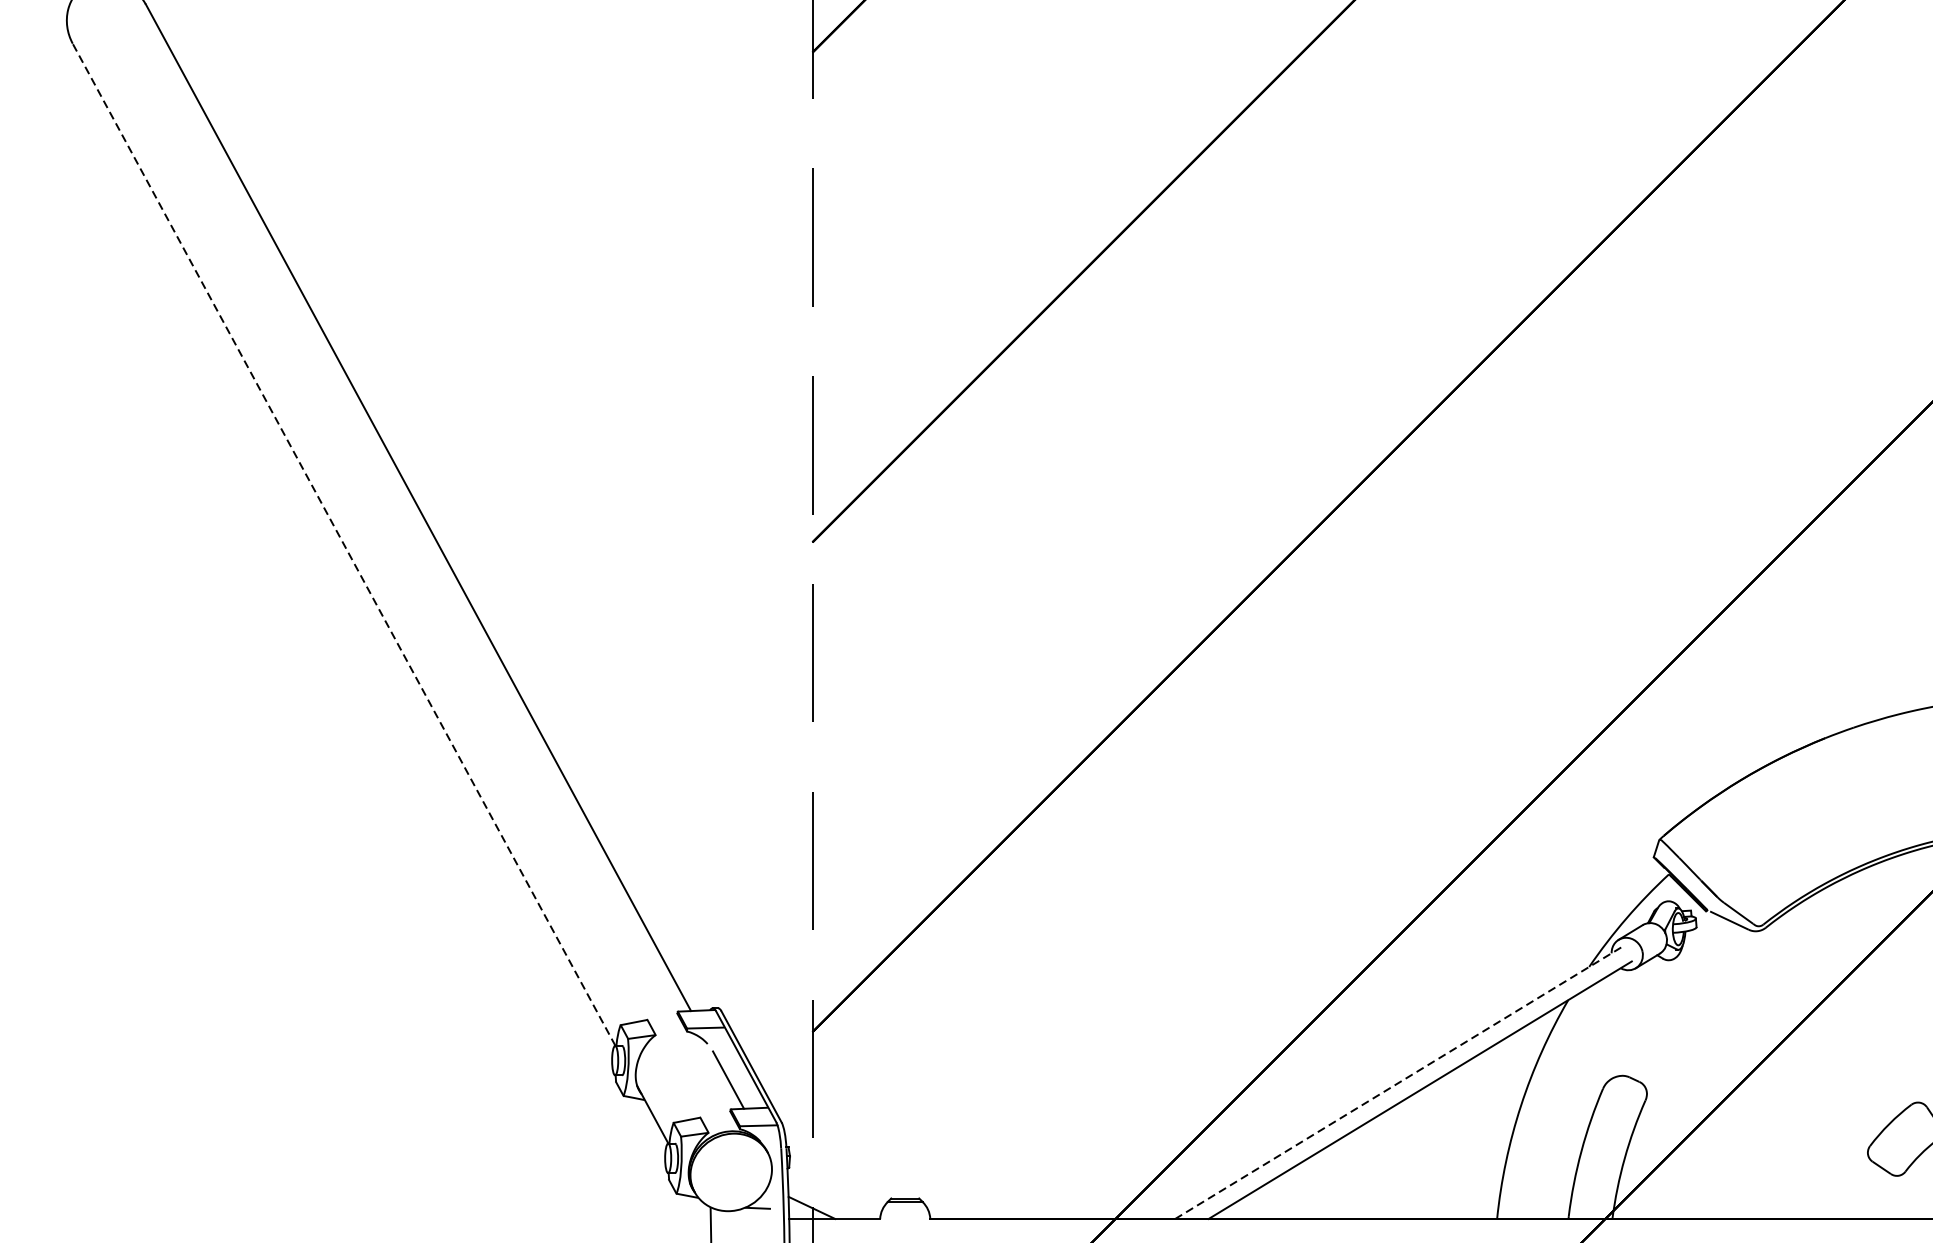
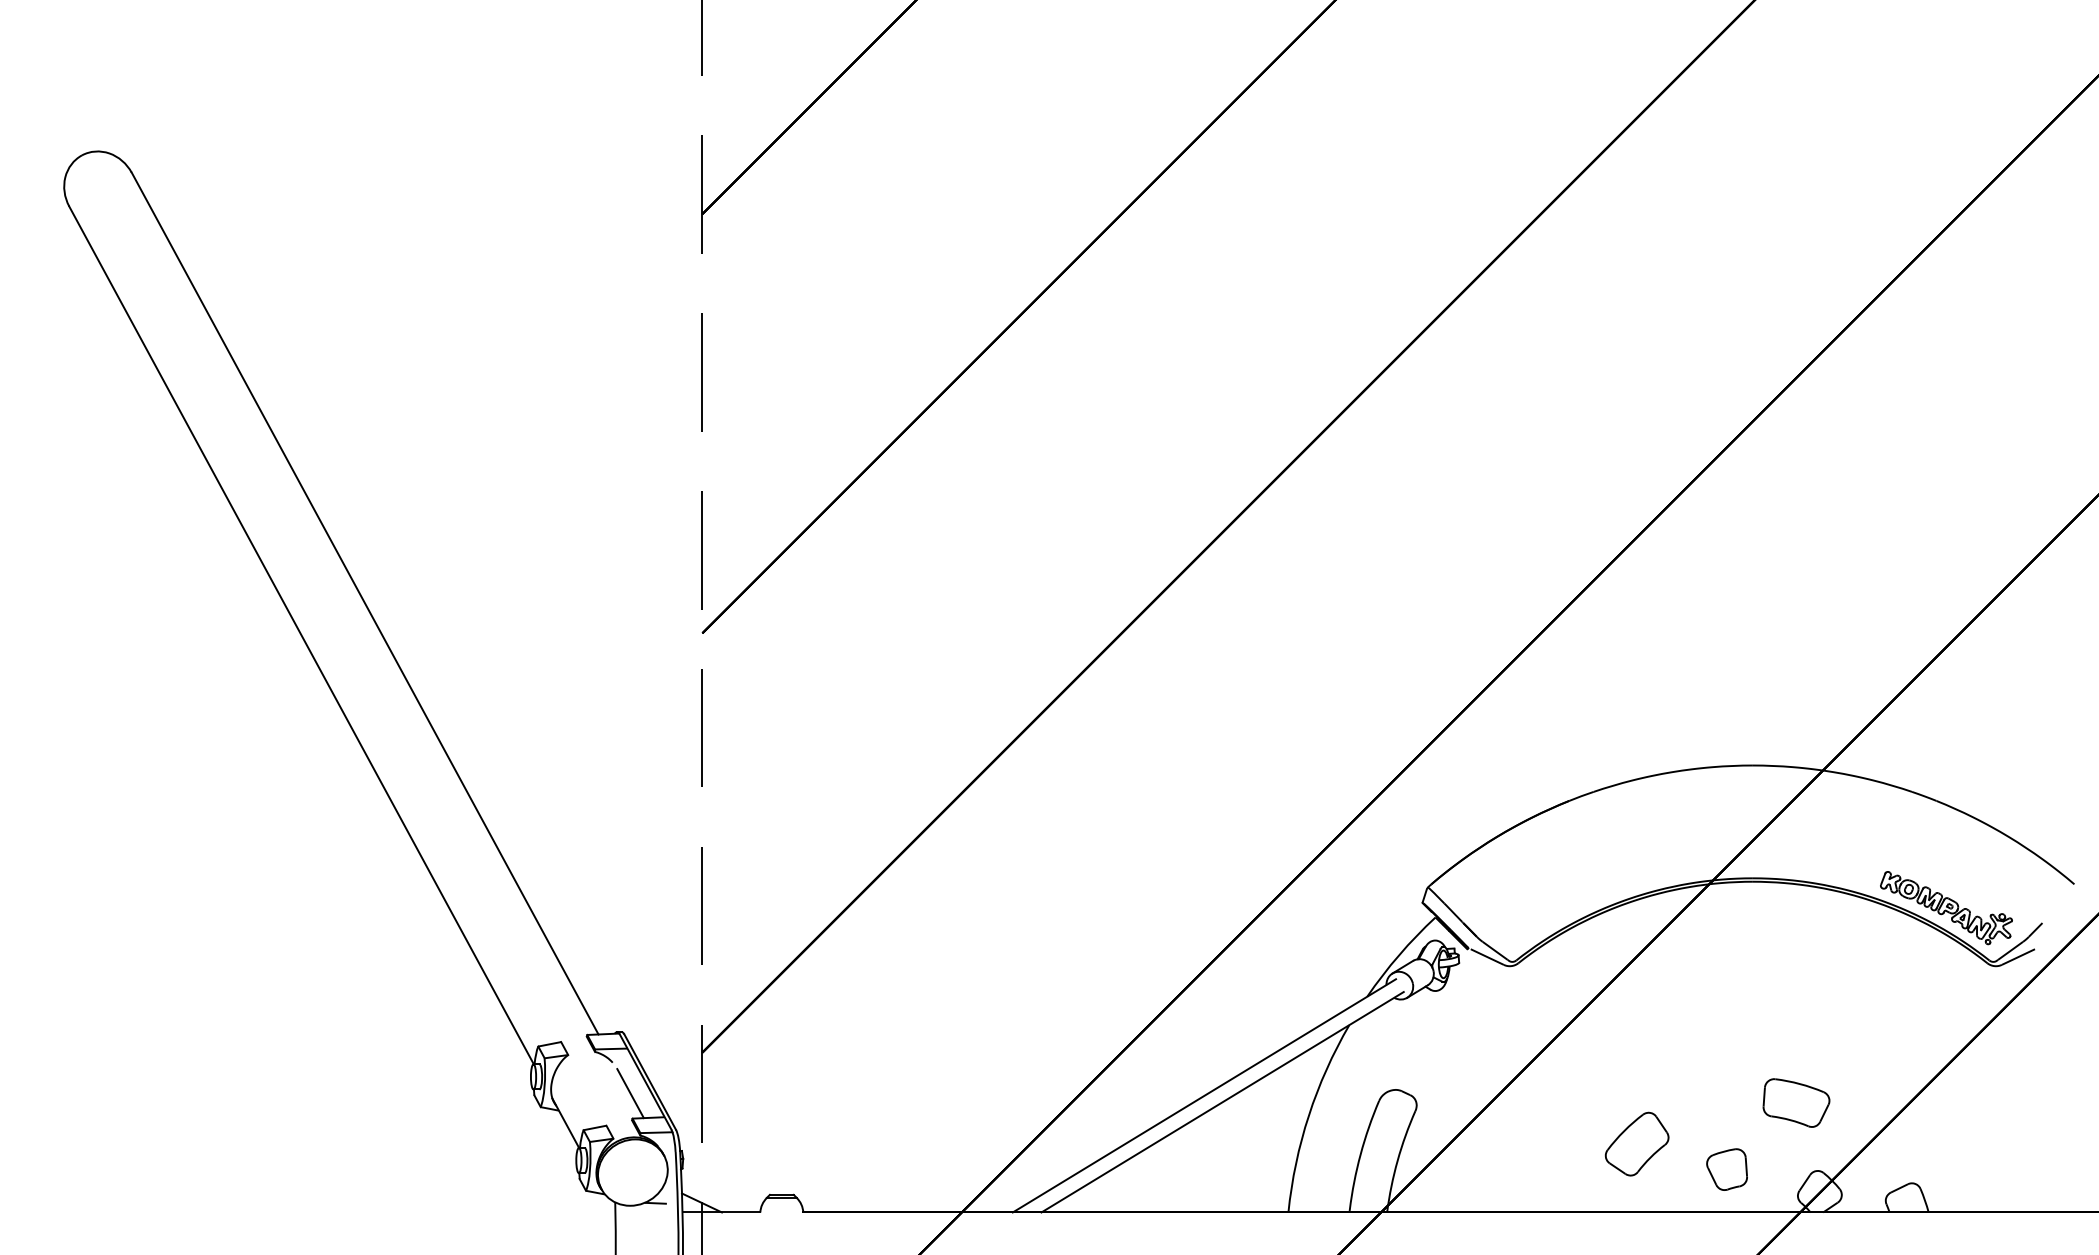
line: (344, 544) -> (301, 635), dashed -> solid
line: (1399, 1082) -> (1204, 1095), dashed -> solid

